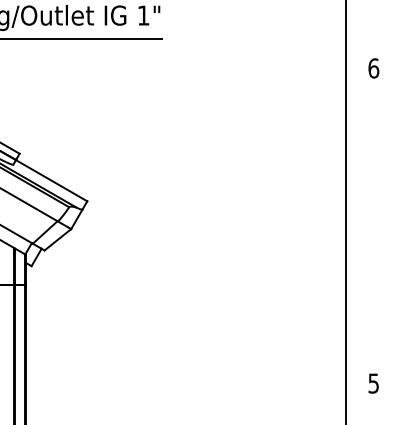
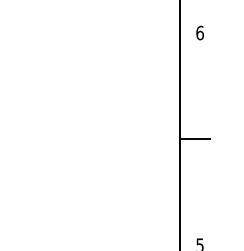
text: (373, 68) -> (199, 33), moved
line: (366, 234) -> (194, 138), added

